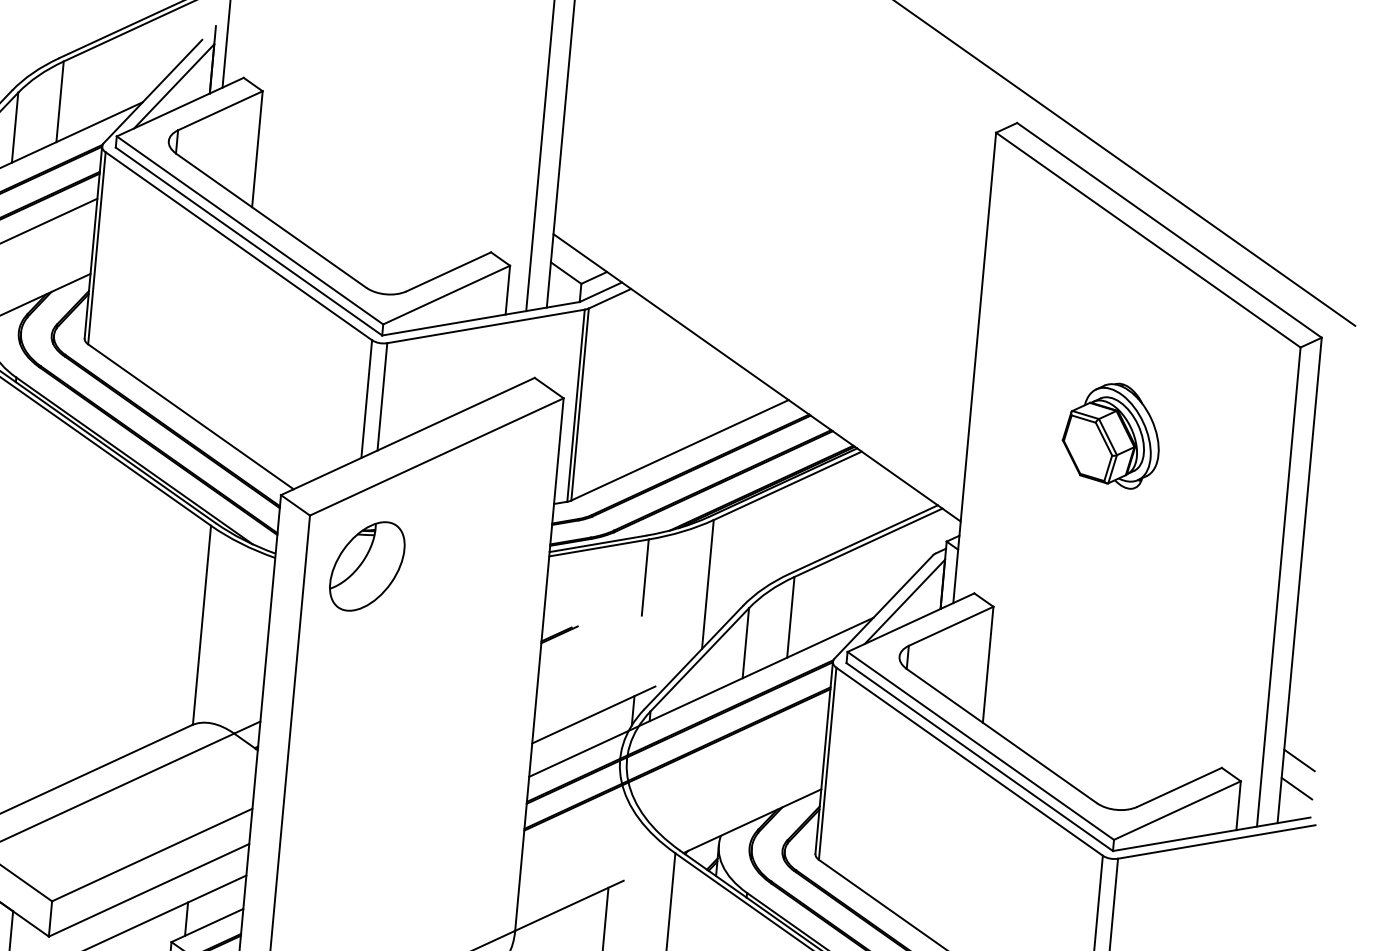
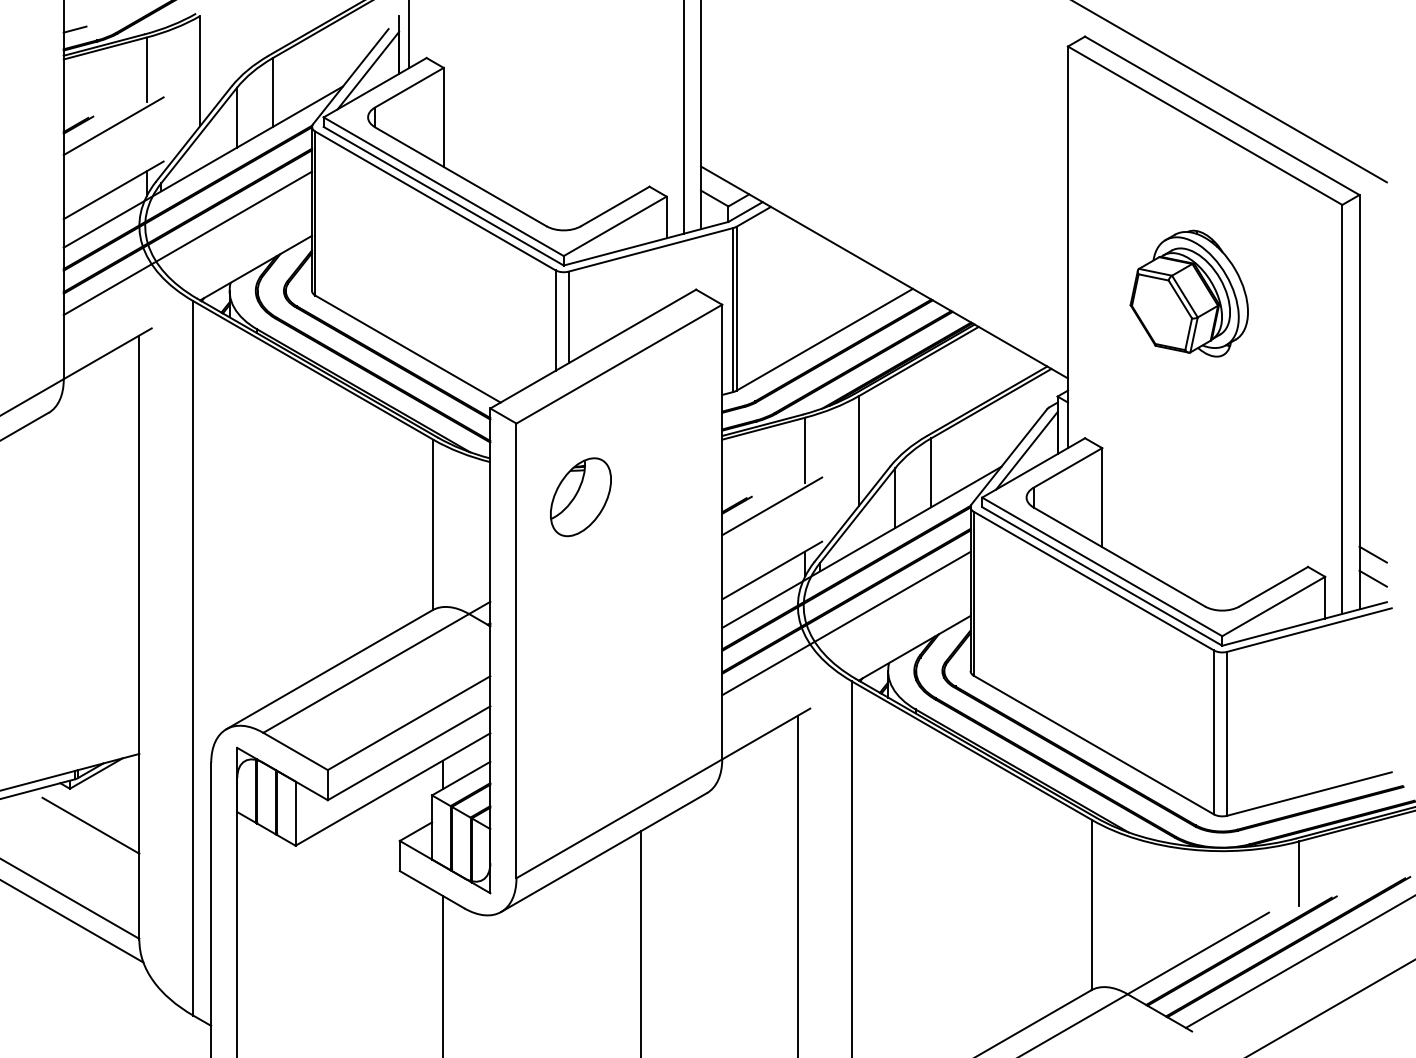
part: (1110, 434) -> (1188, 293), size x1.43
part: (366, 566) -> (580, 497), moved
line: (601, 639) -> (772, 506), added
line: (675, 784) -> (846, 623), added

